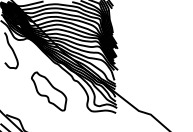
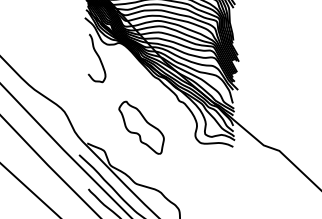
part: (49, 91) -> (141, 127), moved

